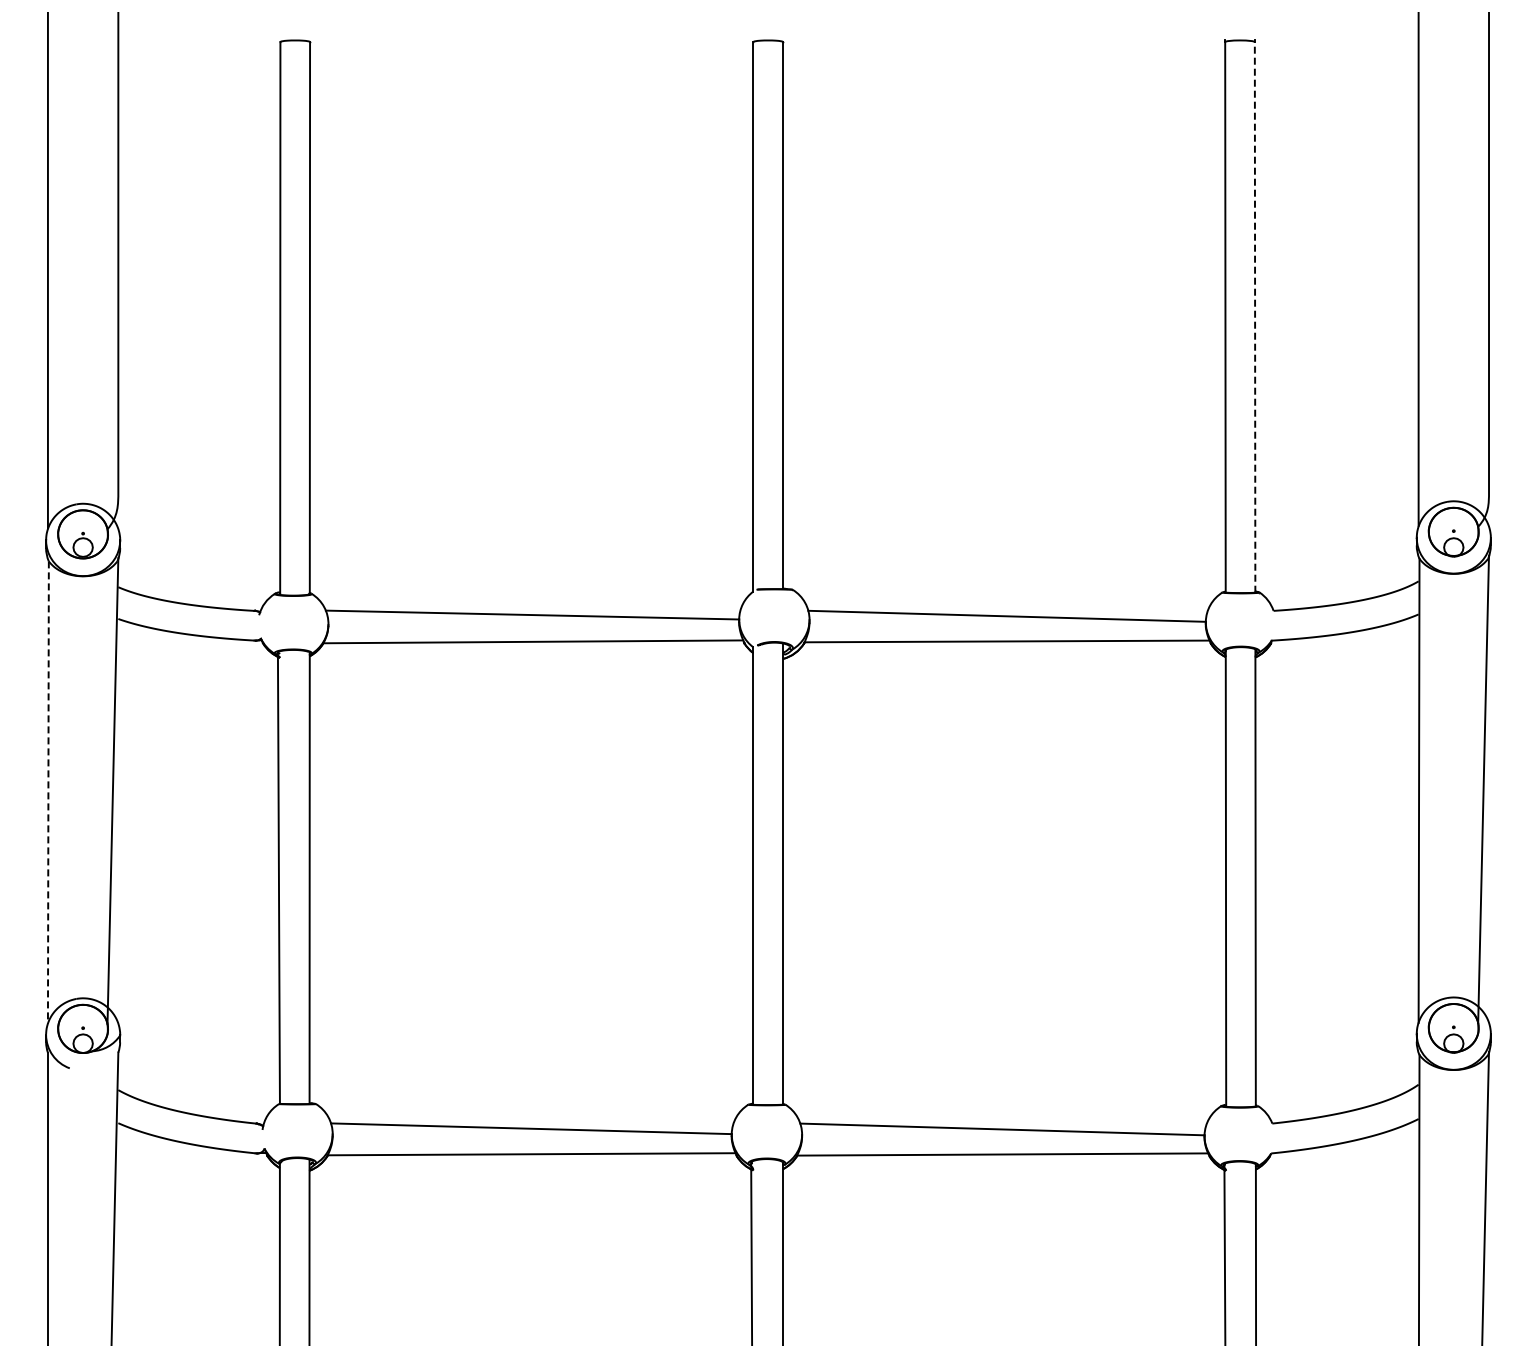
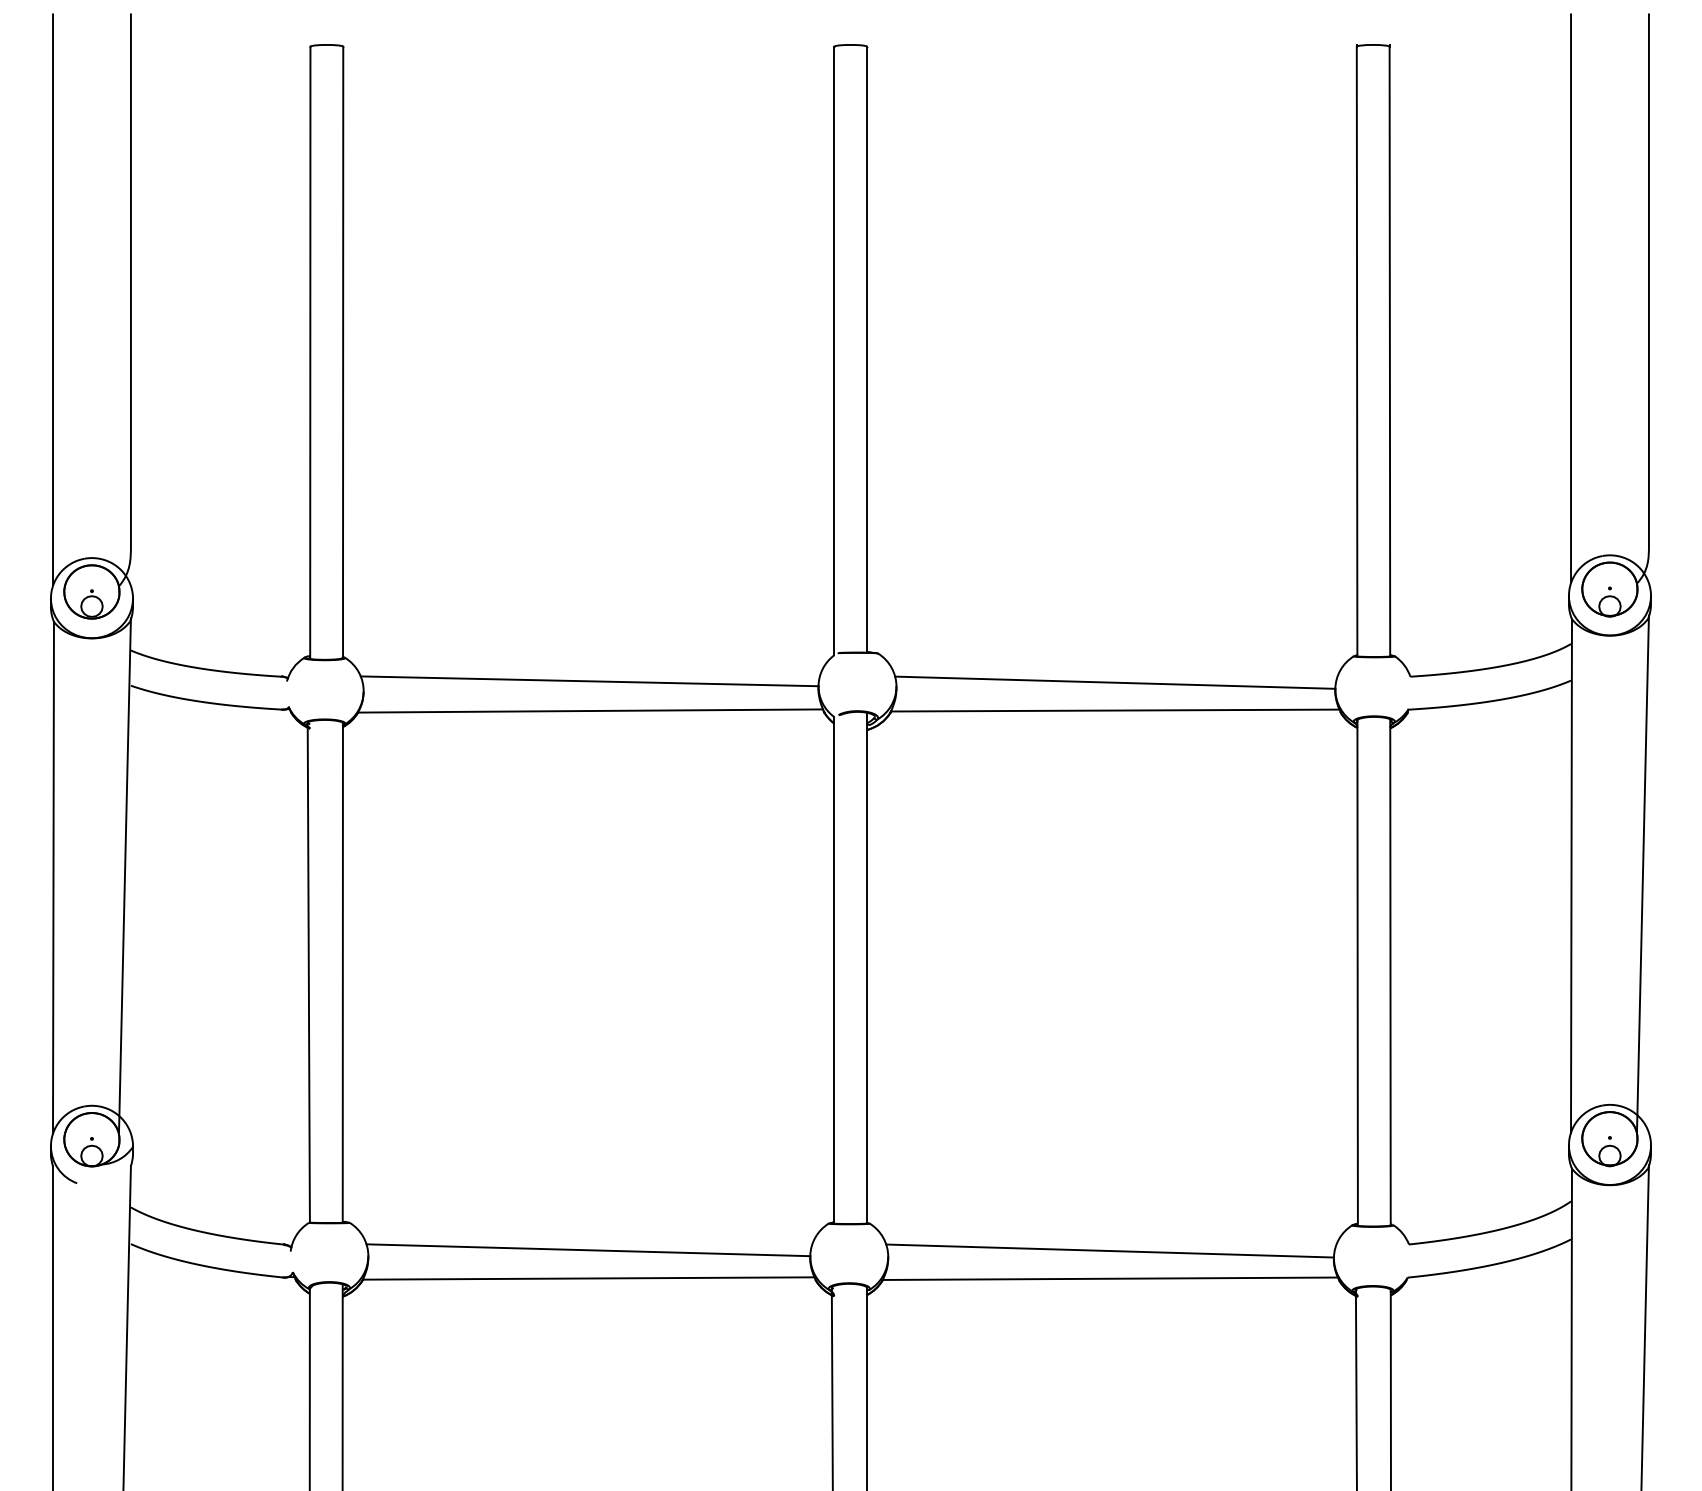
line: (1255, 316) -> (1390, 350), dashed -> solid
line: (48, 793) -> (53, 878), dashed -> solid

